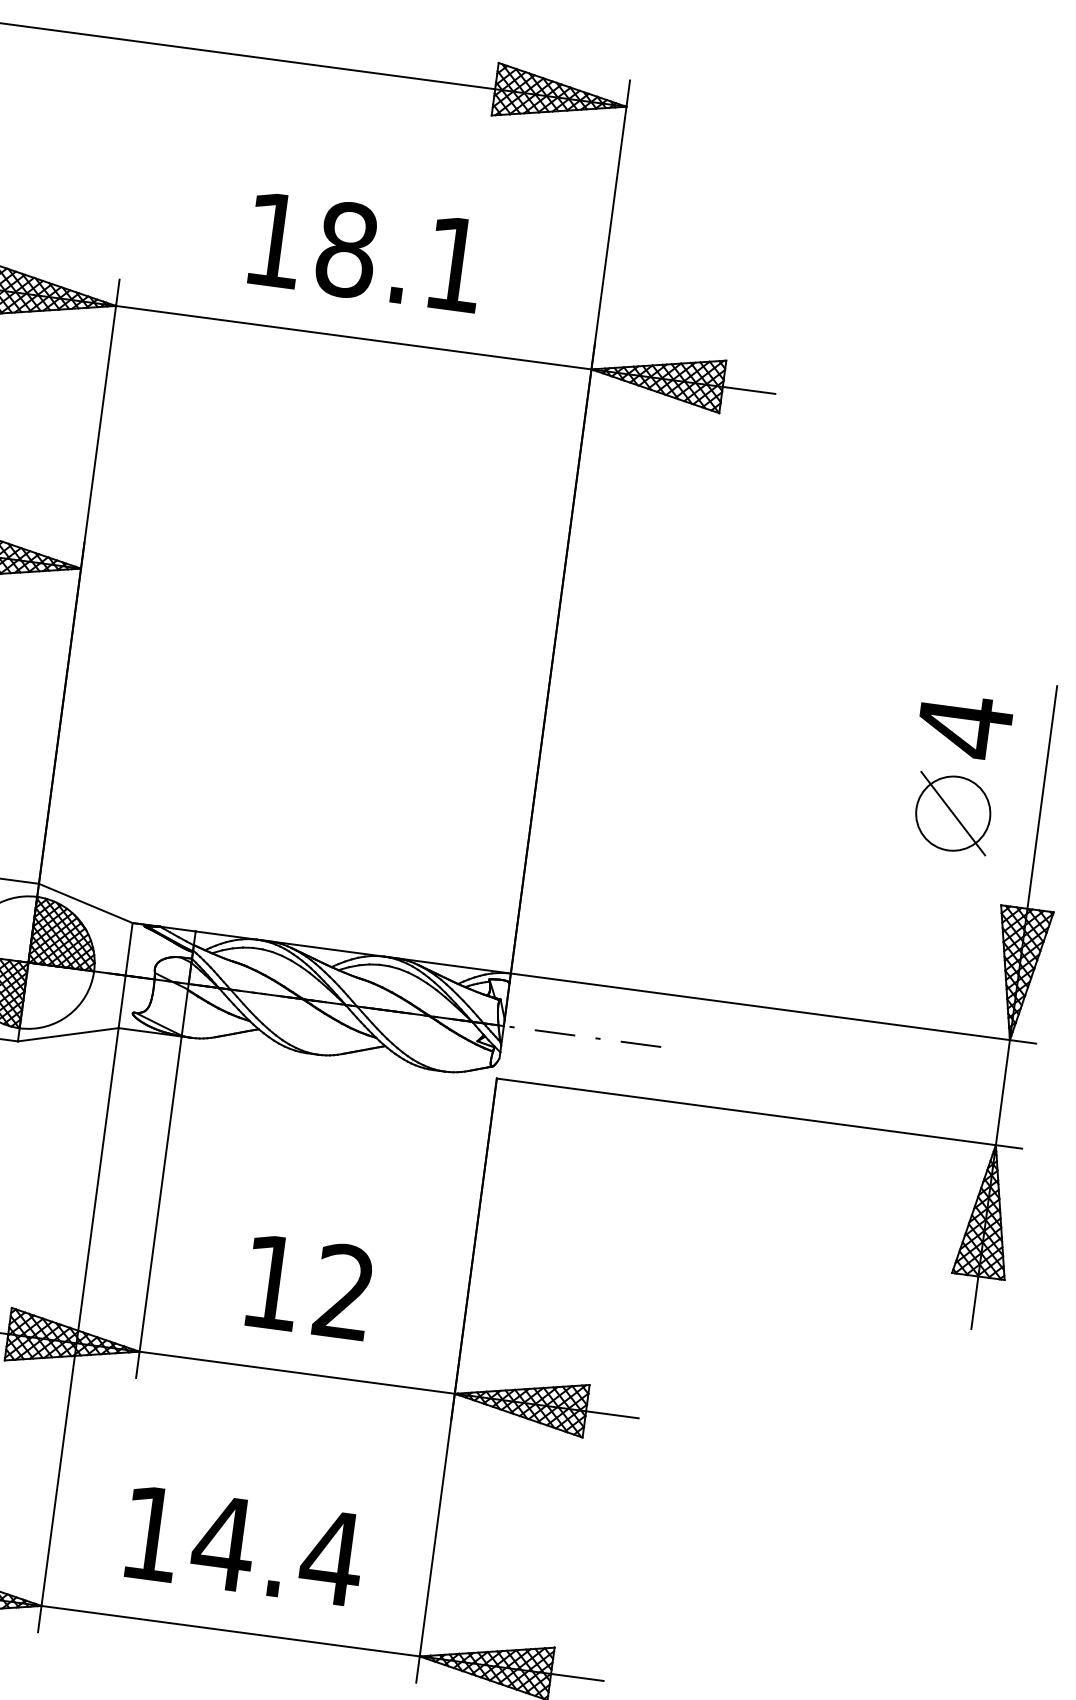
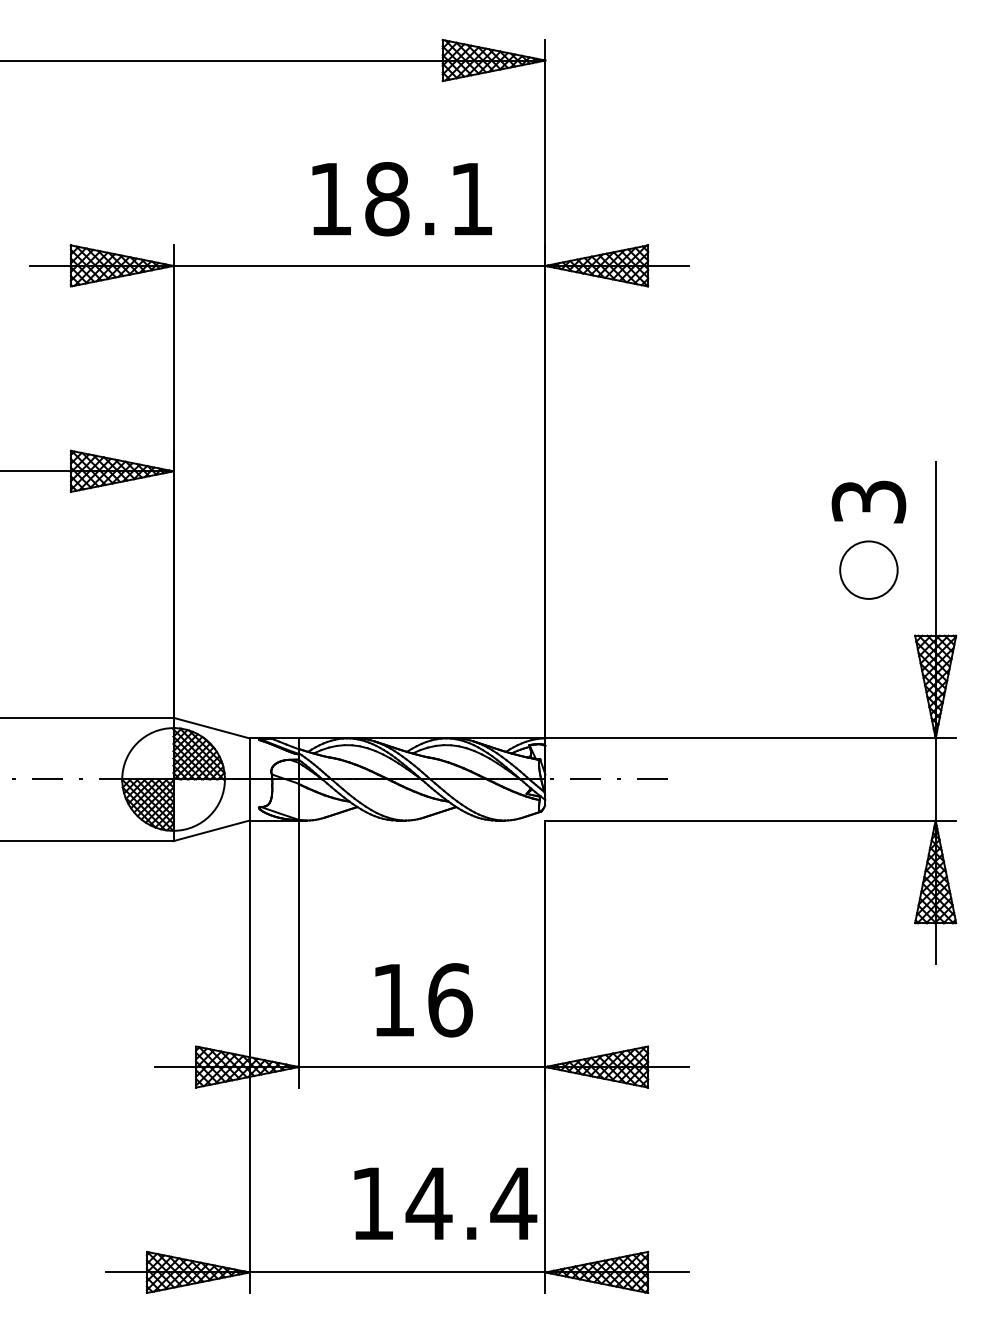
text: (365, 252) -> (401, 199), moved
text: (964, 725) -> (868, 501), 4 -> 3
line: (952, 812) -> (868, 569), removed
text: (344, 1292) -> (450, 1000), 12 -> 16
text: (244, 1545) -> (445, 1203), moved

